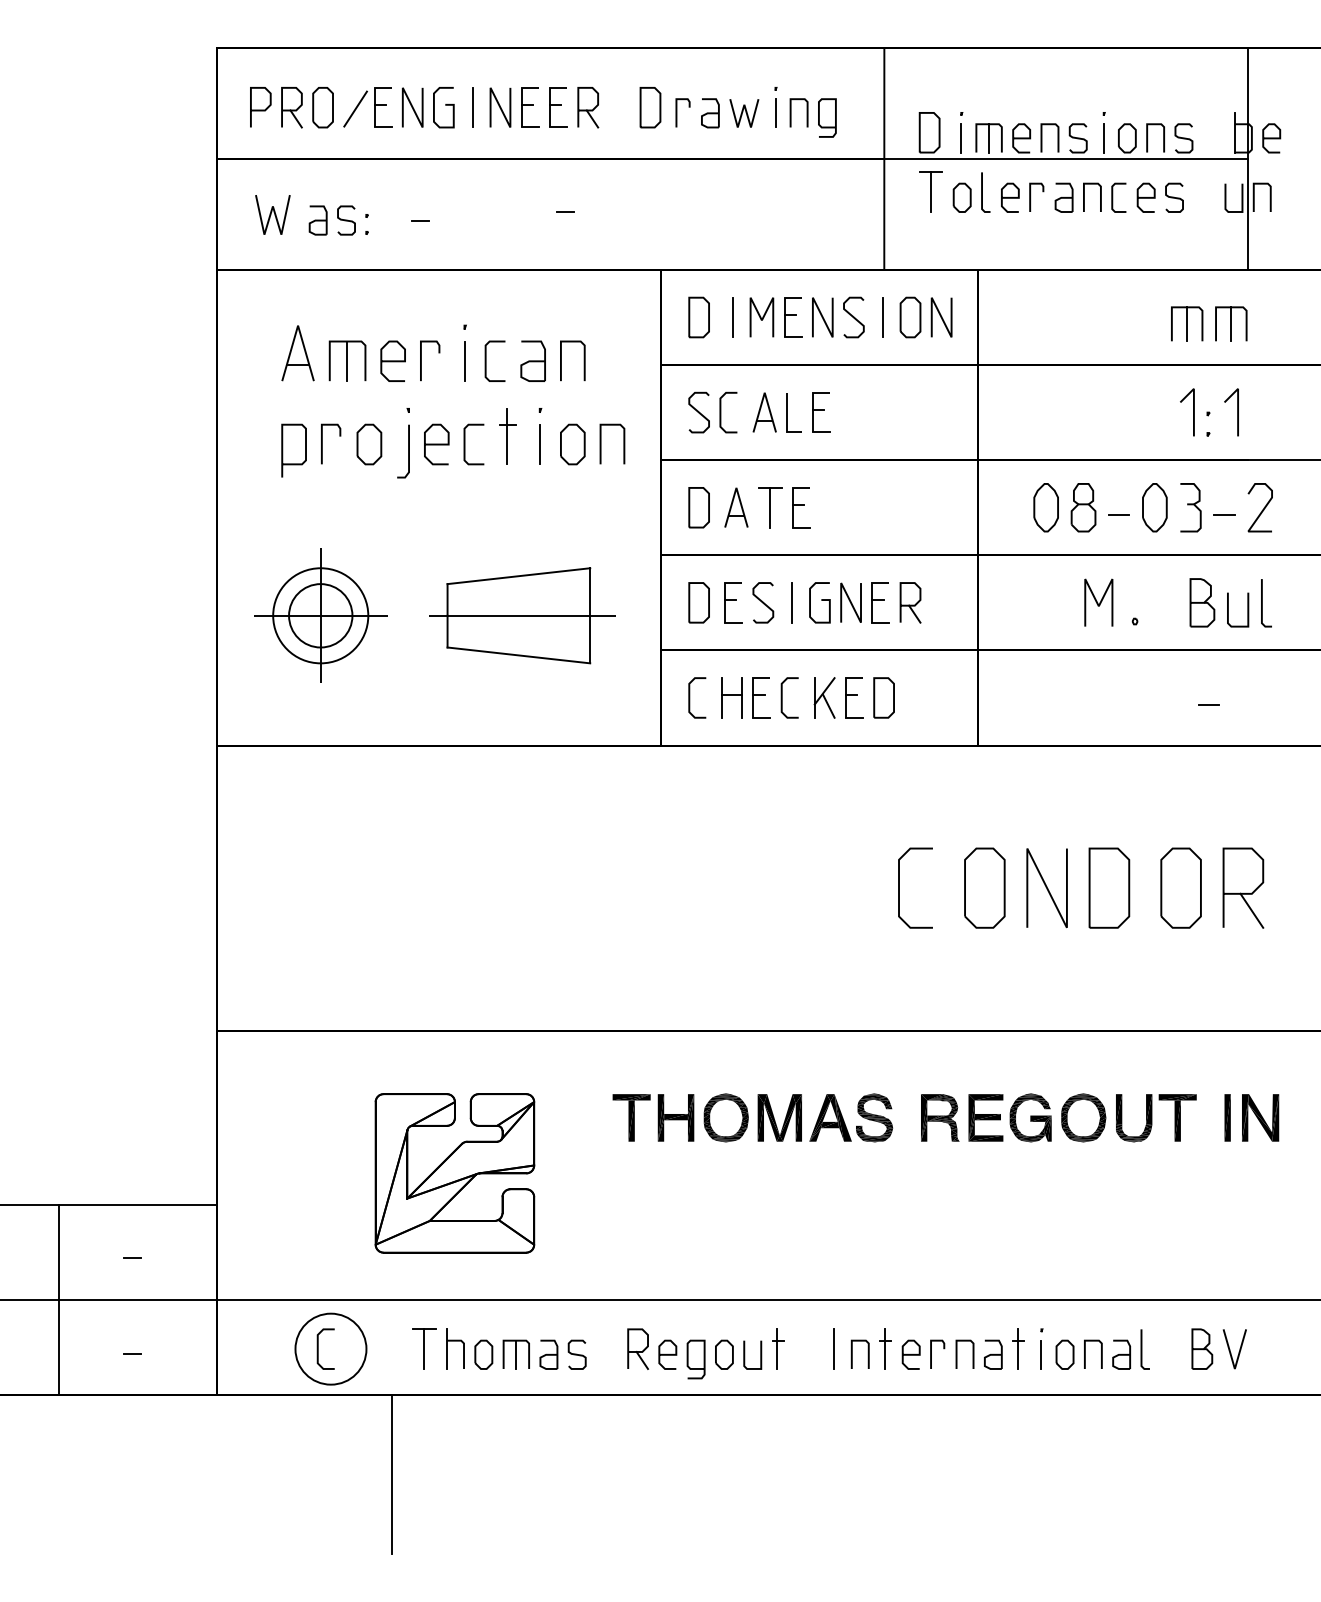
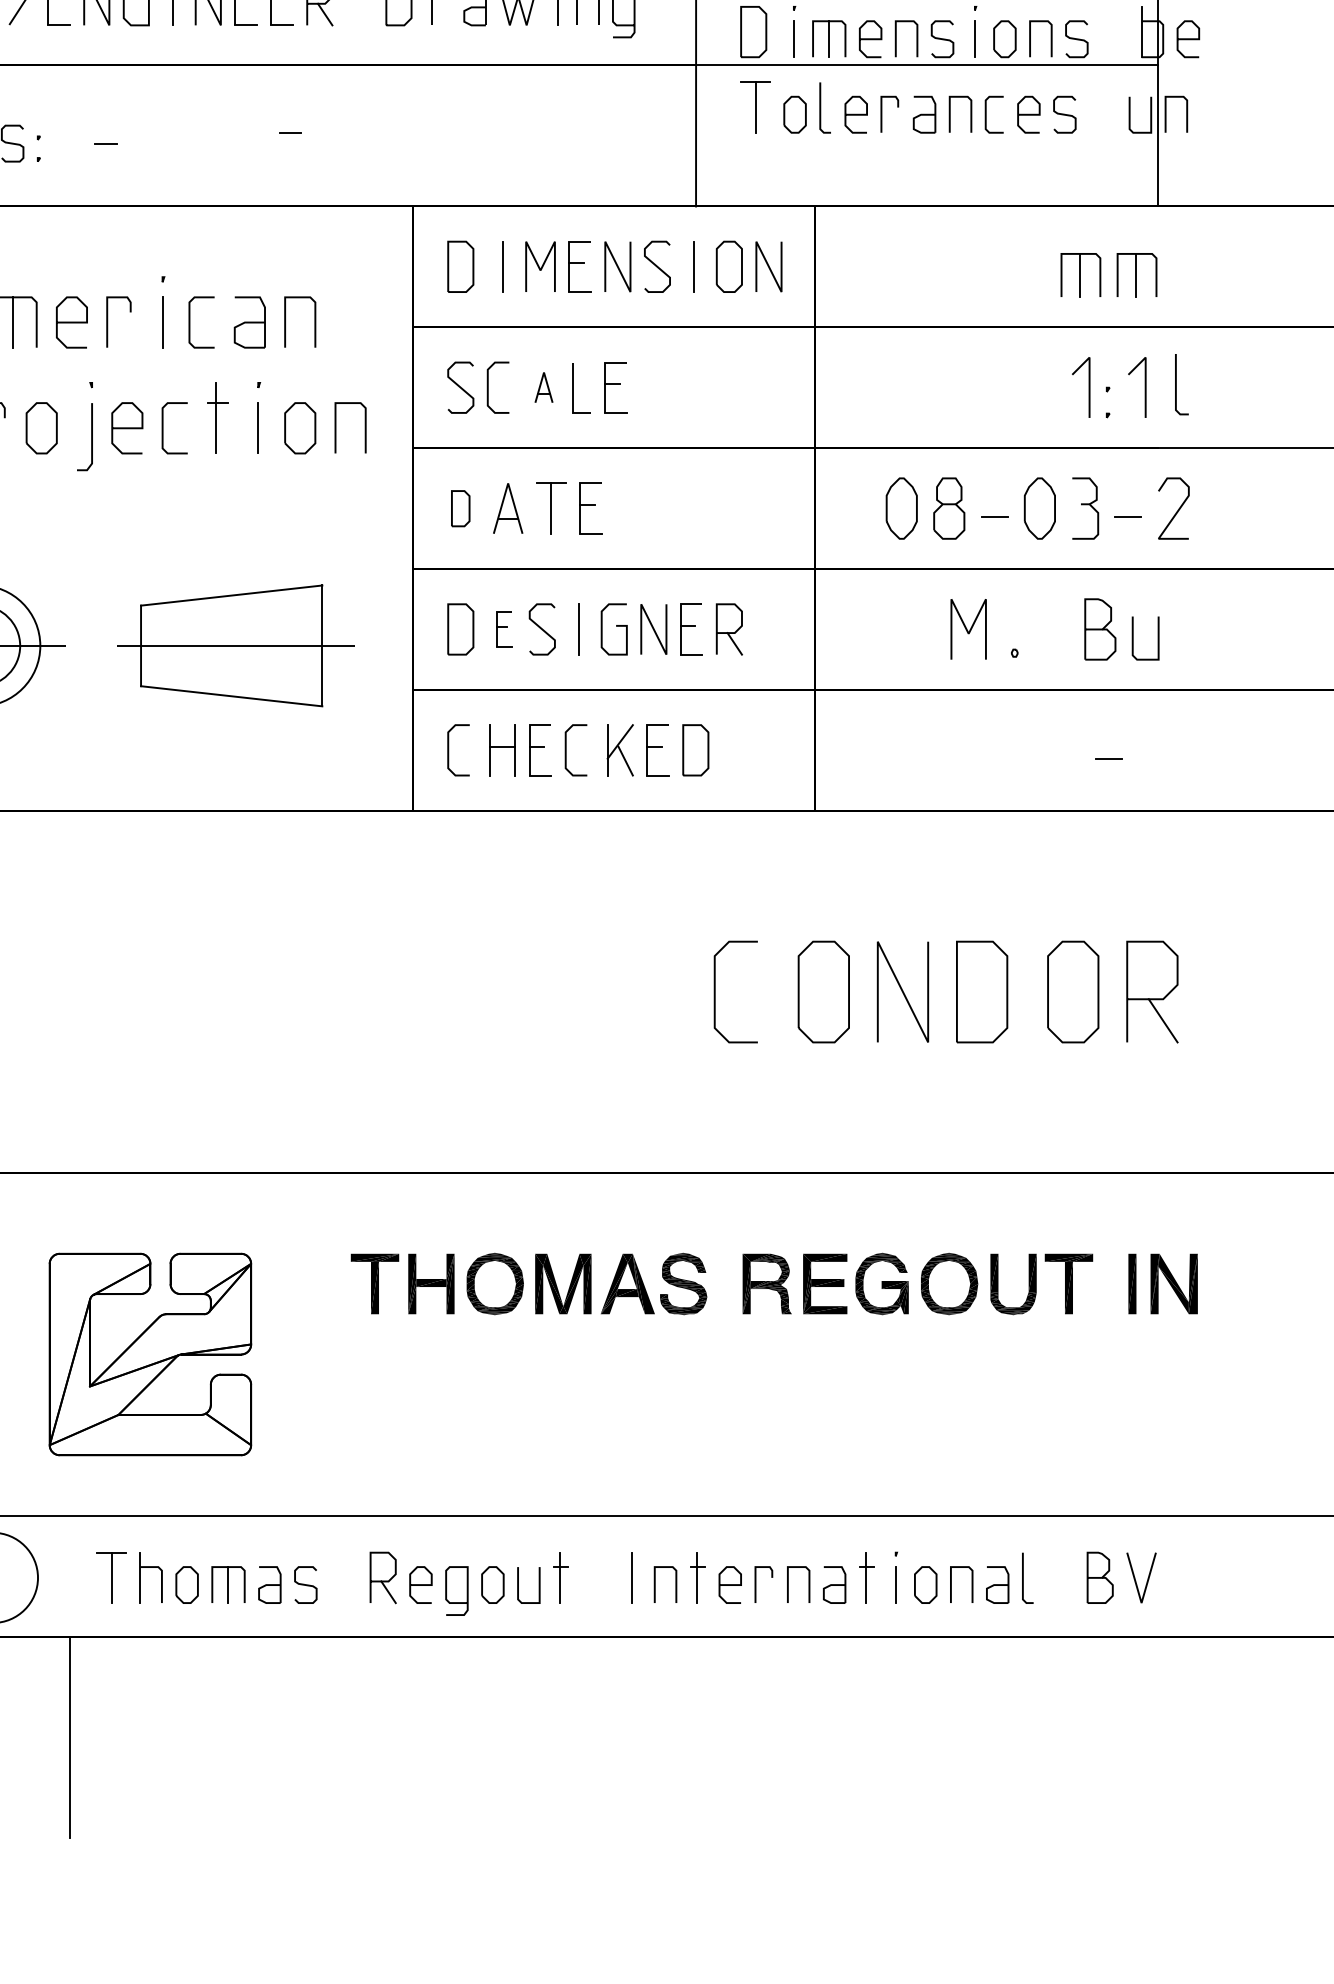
part: (764, 412) -> (543, 387), size x0.6
part: (698, 507) -> (459, 508), size x0.7
part: (733, 602) -> (504, 629), size x0.7
line: (1262, 603) -> (1176, 385), moved

